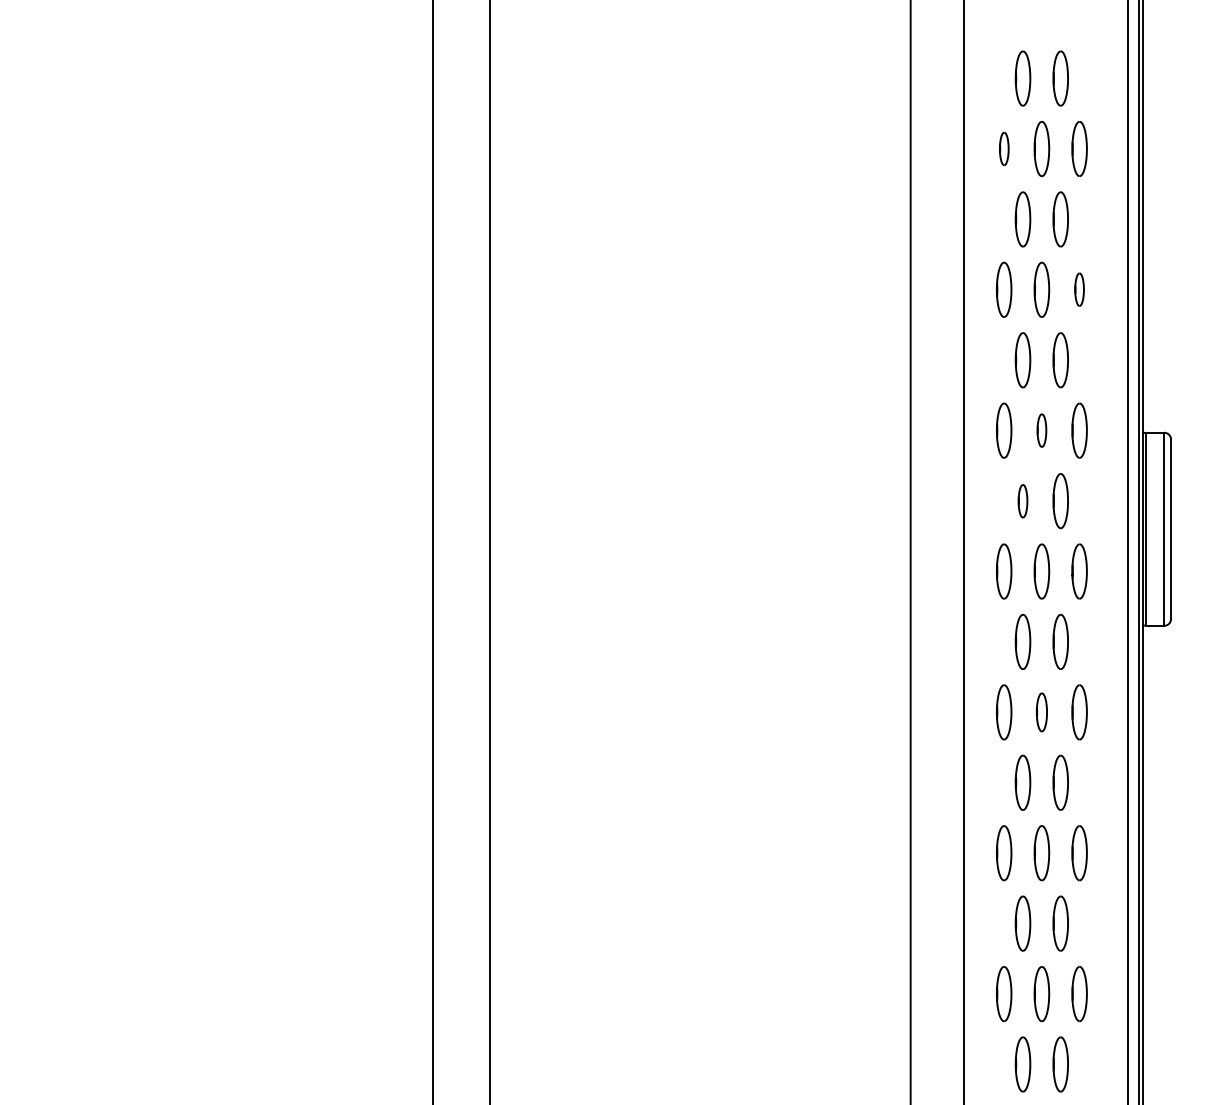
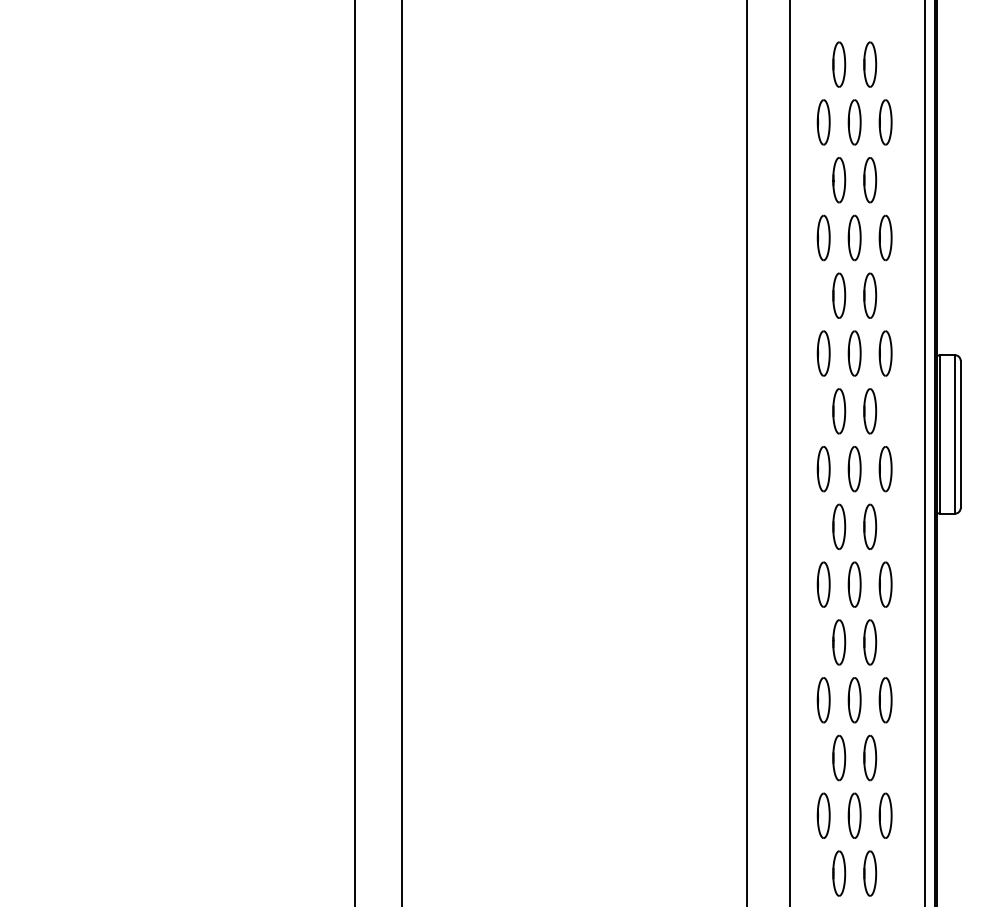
part: (1004, 148) -> (824, 122), size x1.67
part: (1079, 289) -> (885, 237), size x1.67
part: (1041, 430) -> (854, 353), size x1.67
part: (1022, 501) -> (838, 411), size x1.67
part: (1041, 712) -> (854, 584), size x1.43

